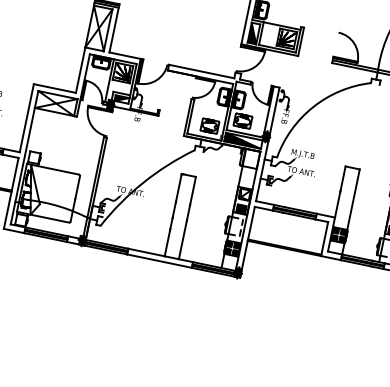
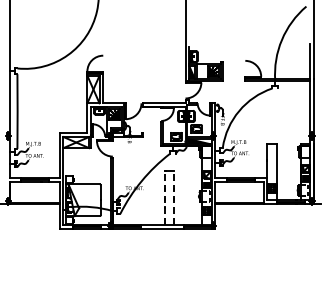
line: (172, 214) -> (164, 197), solid -> dashed
line: (188, 217) -> (174, 197), solid -> dashed

